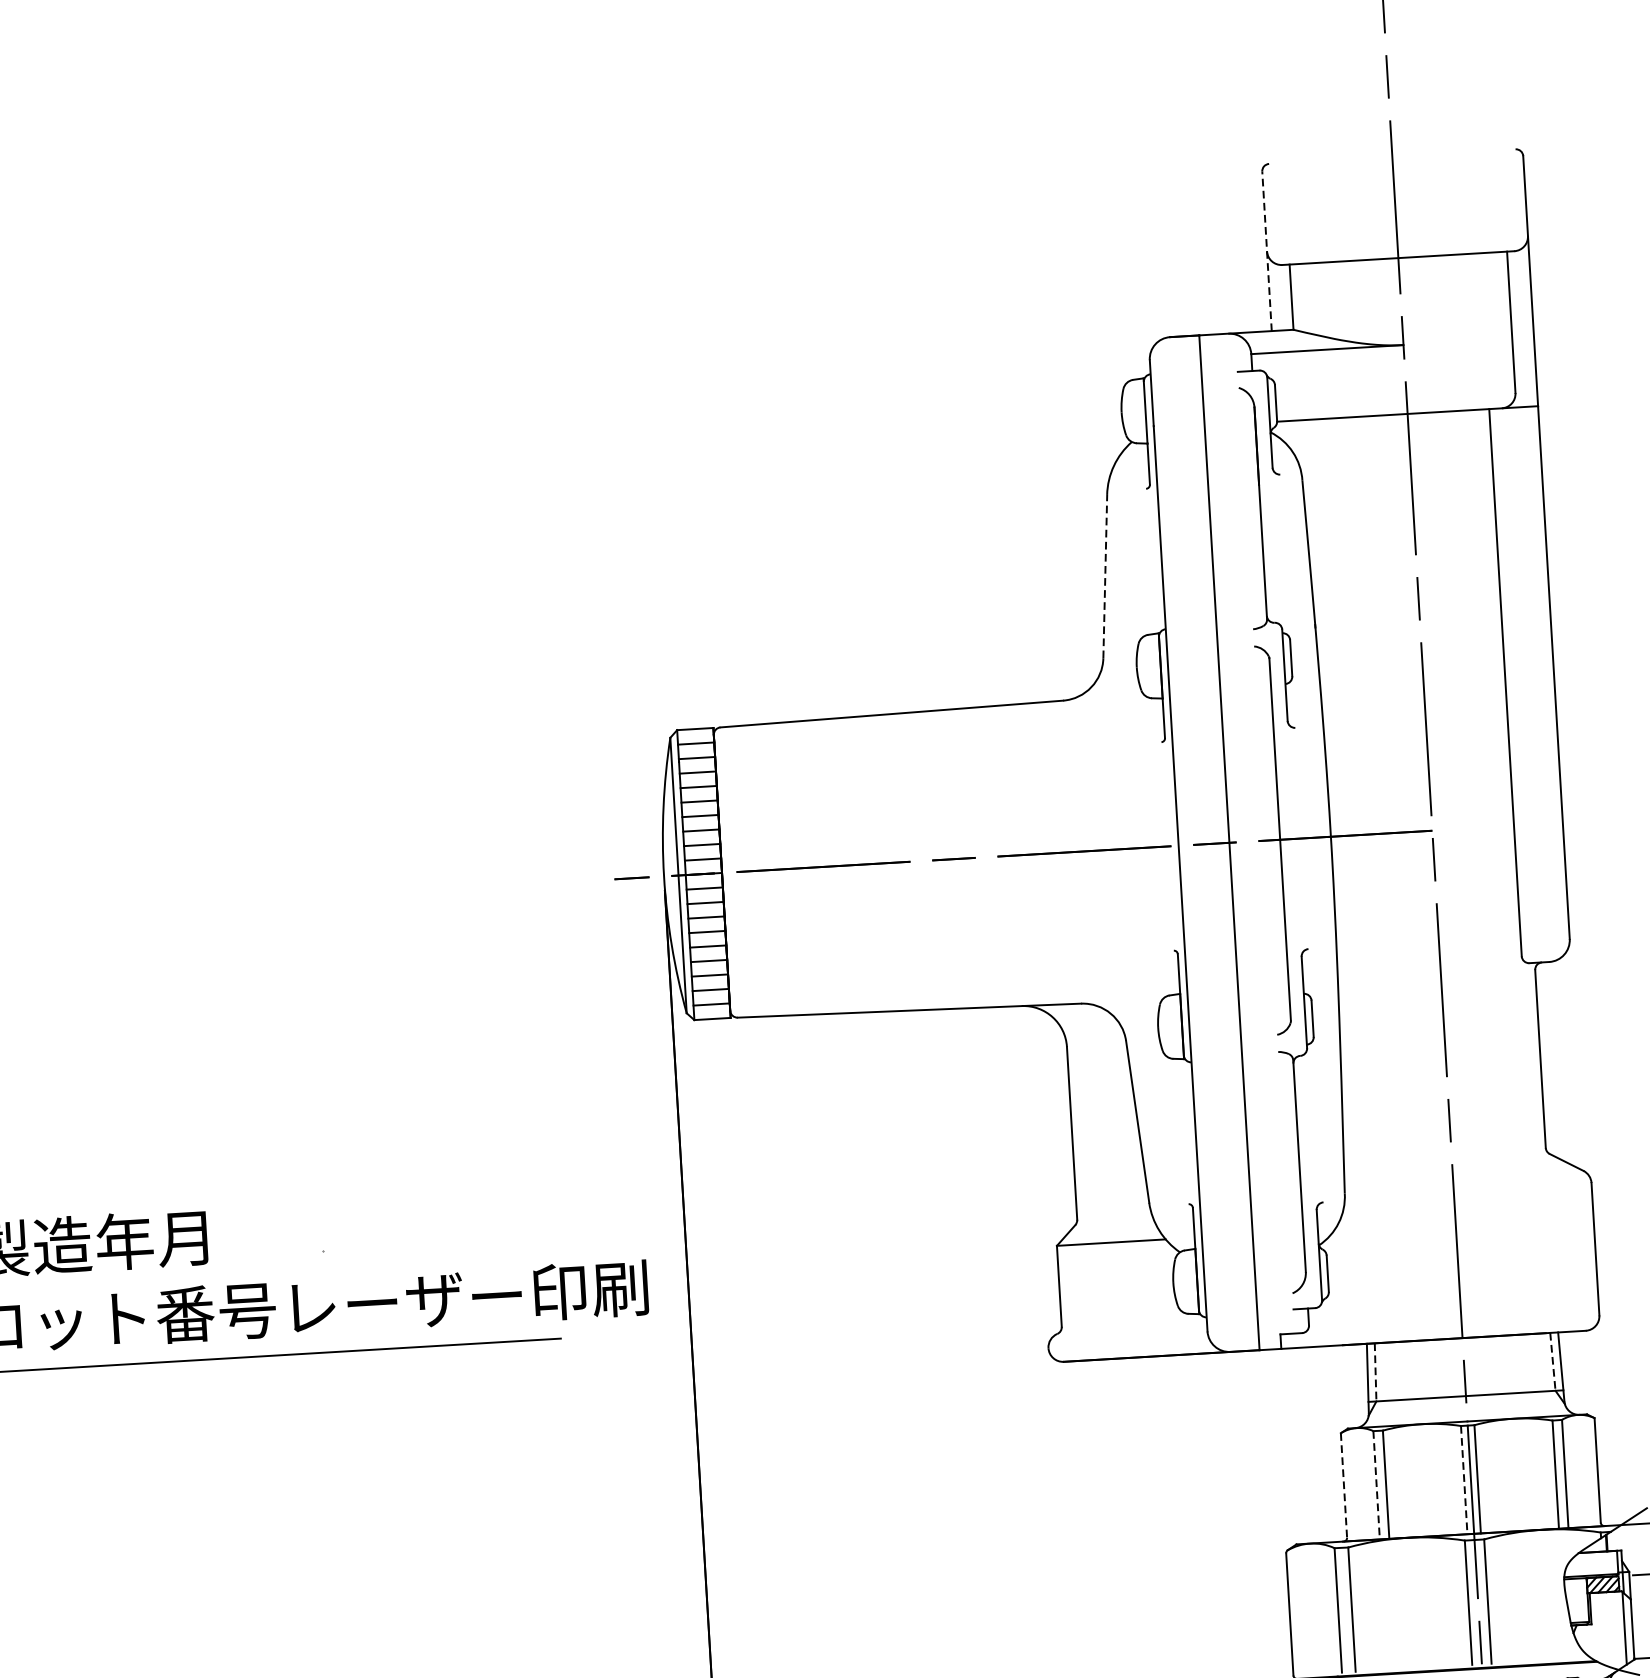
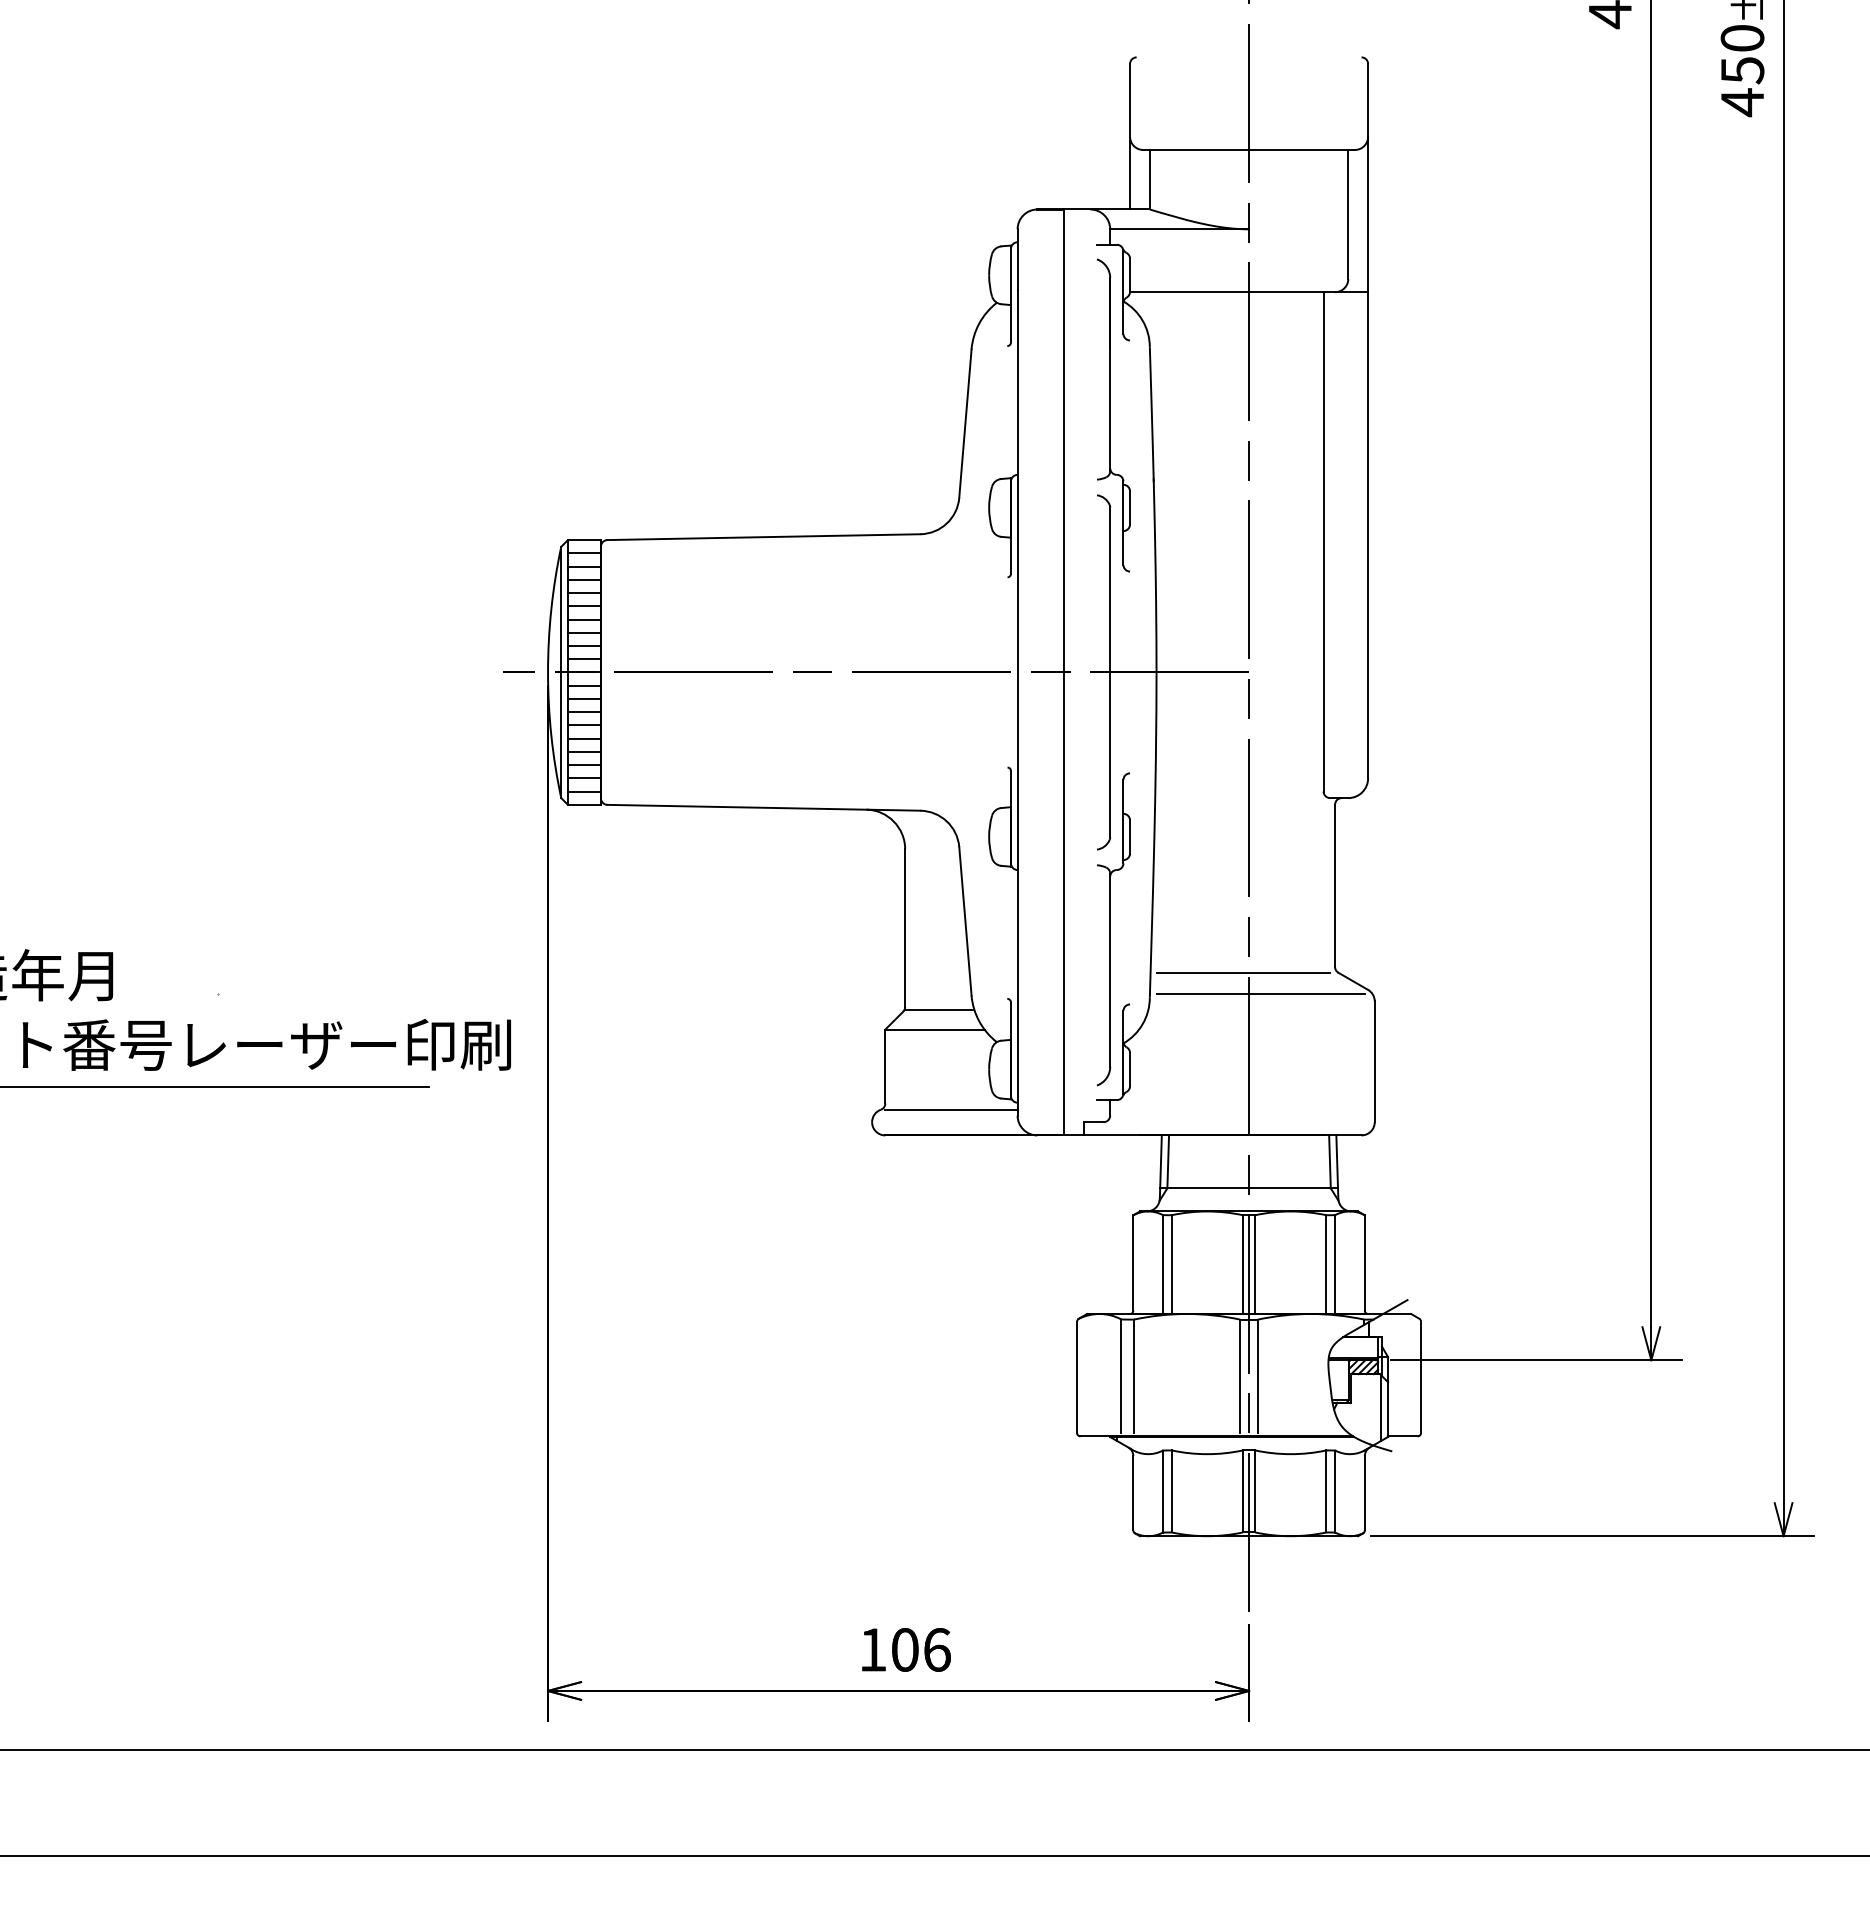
line: (1267, 251) -> (1130, 136), dashed -> solid
line: (1105, 576) -> (965, 423), dashed -> solid
line: (1445, 1159) -> (1243, 972), added
line: (1465, 1181) -> (1260, 993), added
line: (1115, 1220) -> (939, 1009), added
line: (1134, 1330) -> (951, 1110), added
line: (1552, 1362) -> (1329, 1162), dashed -> solid
line: (1375, 1373) -> (1168, 1162), dashed -> solid
line: (1463, 1481) -> (1242, 1265), dashed -> solid
line: (1344, 1484) -> (1133, 1262), dashed -> solid
line: (1377, 1486) -> (1163, 1265), dashed -> solid

